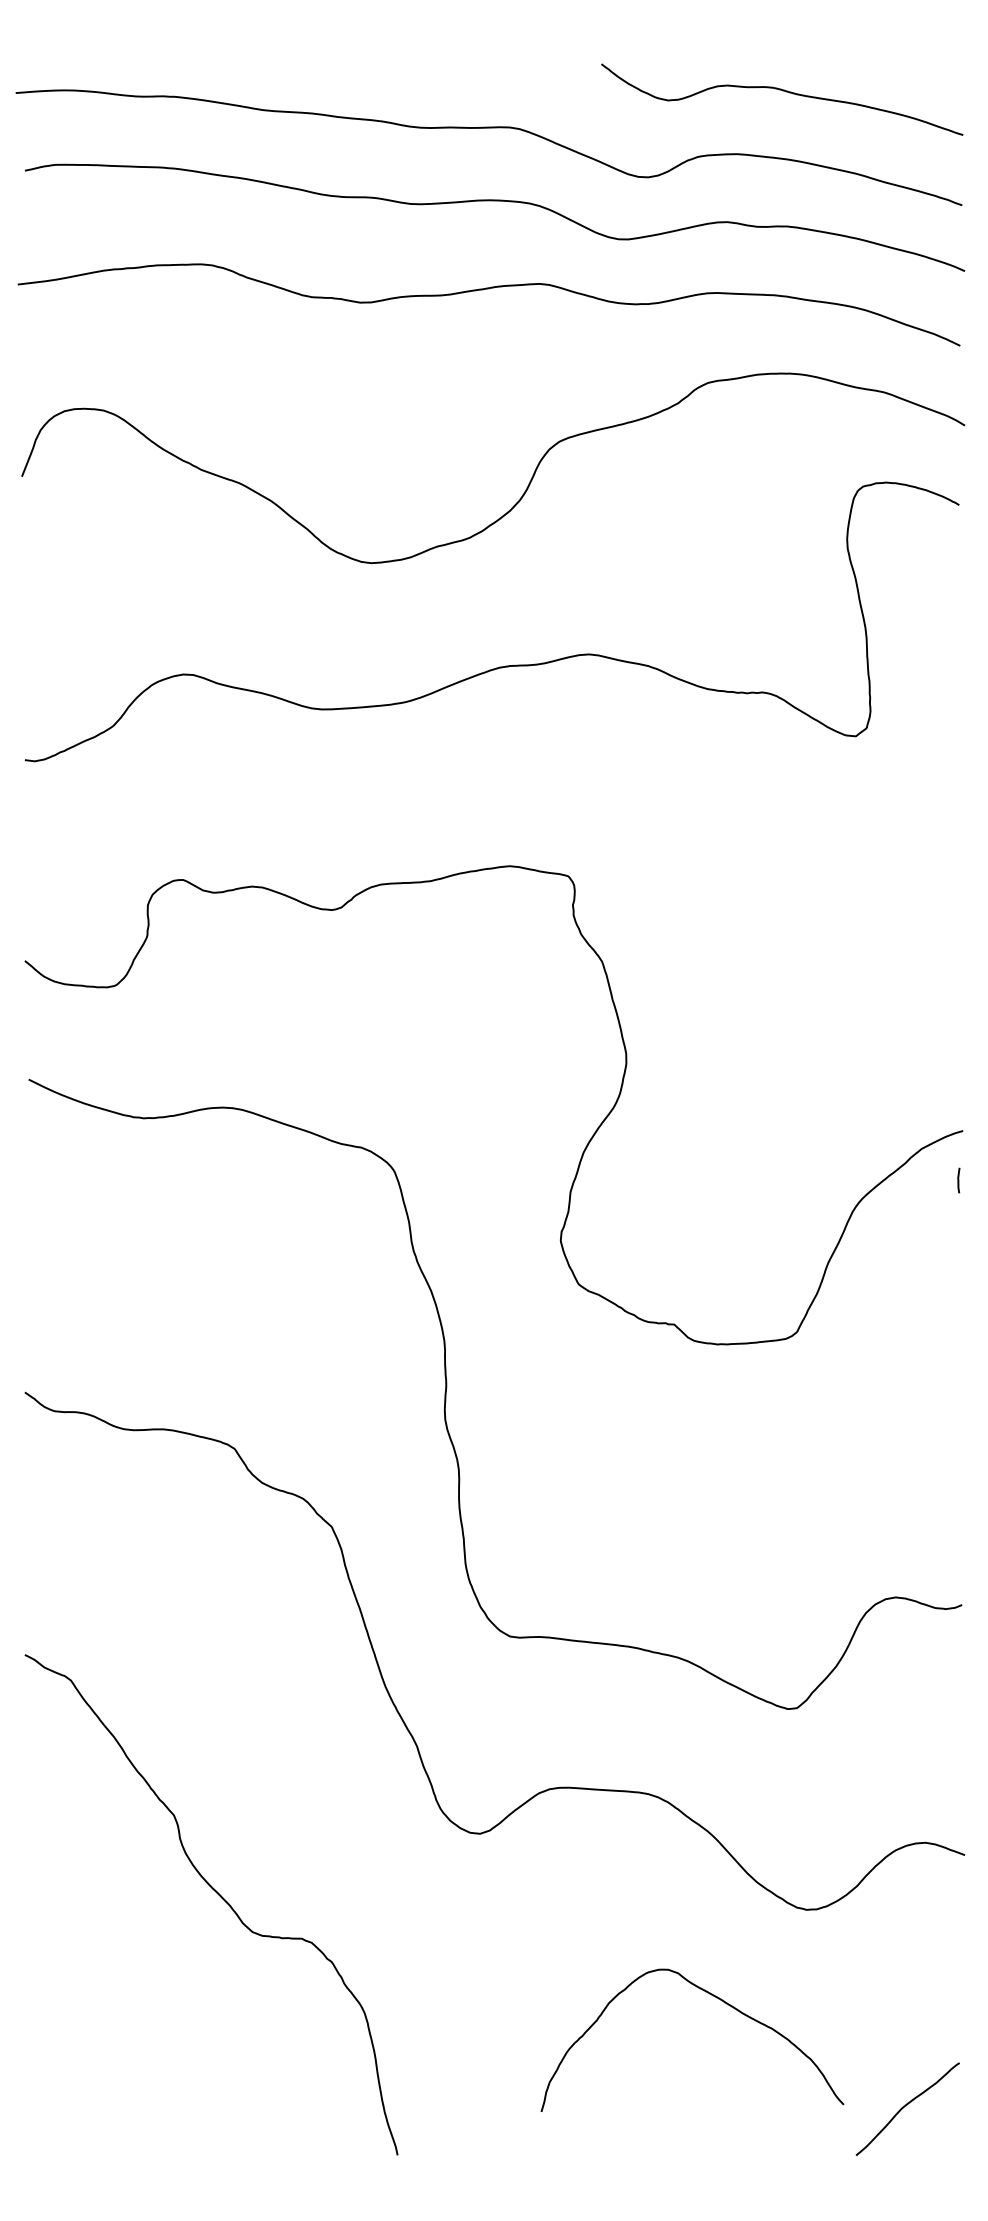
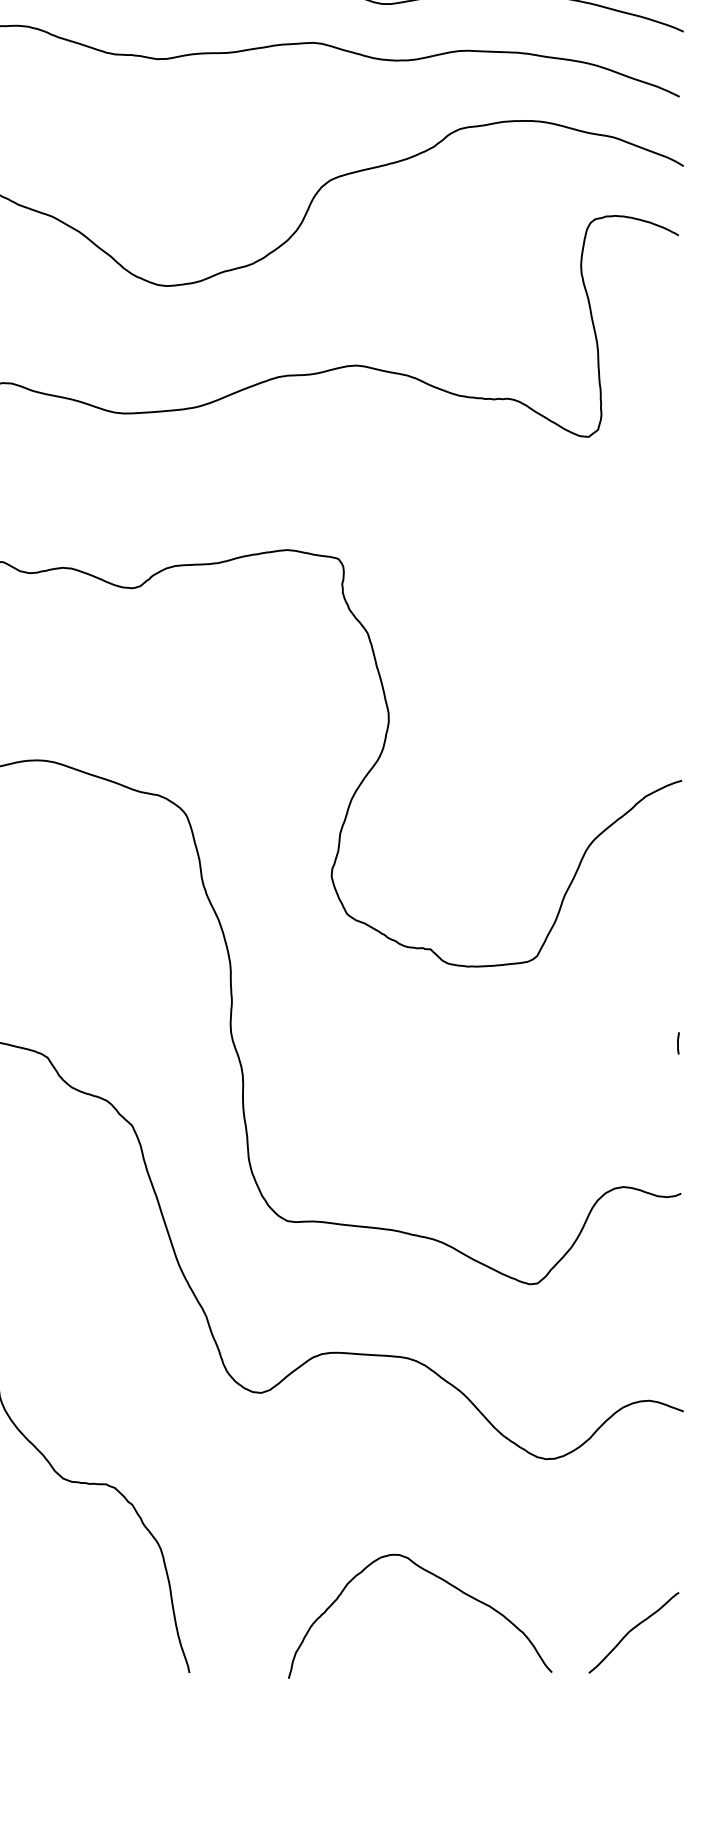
line: (958, 1180) -> (678, 1043), moved
curve: (716, 1998) -> (441, 1579), moved

